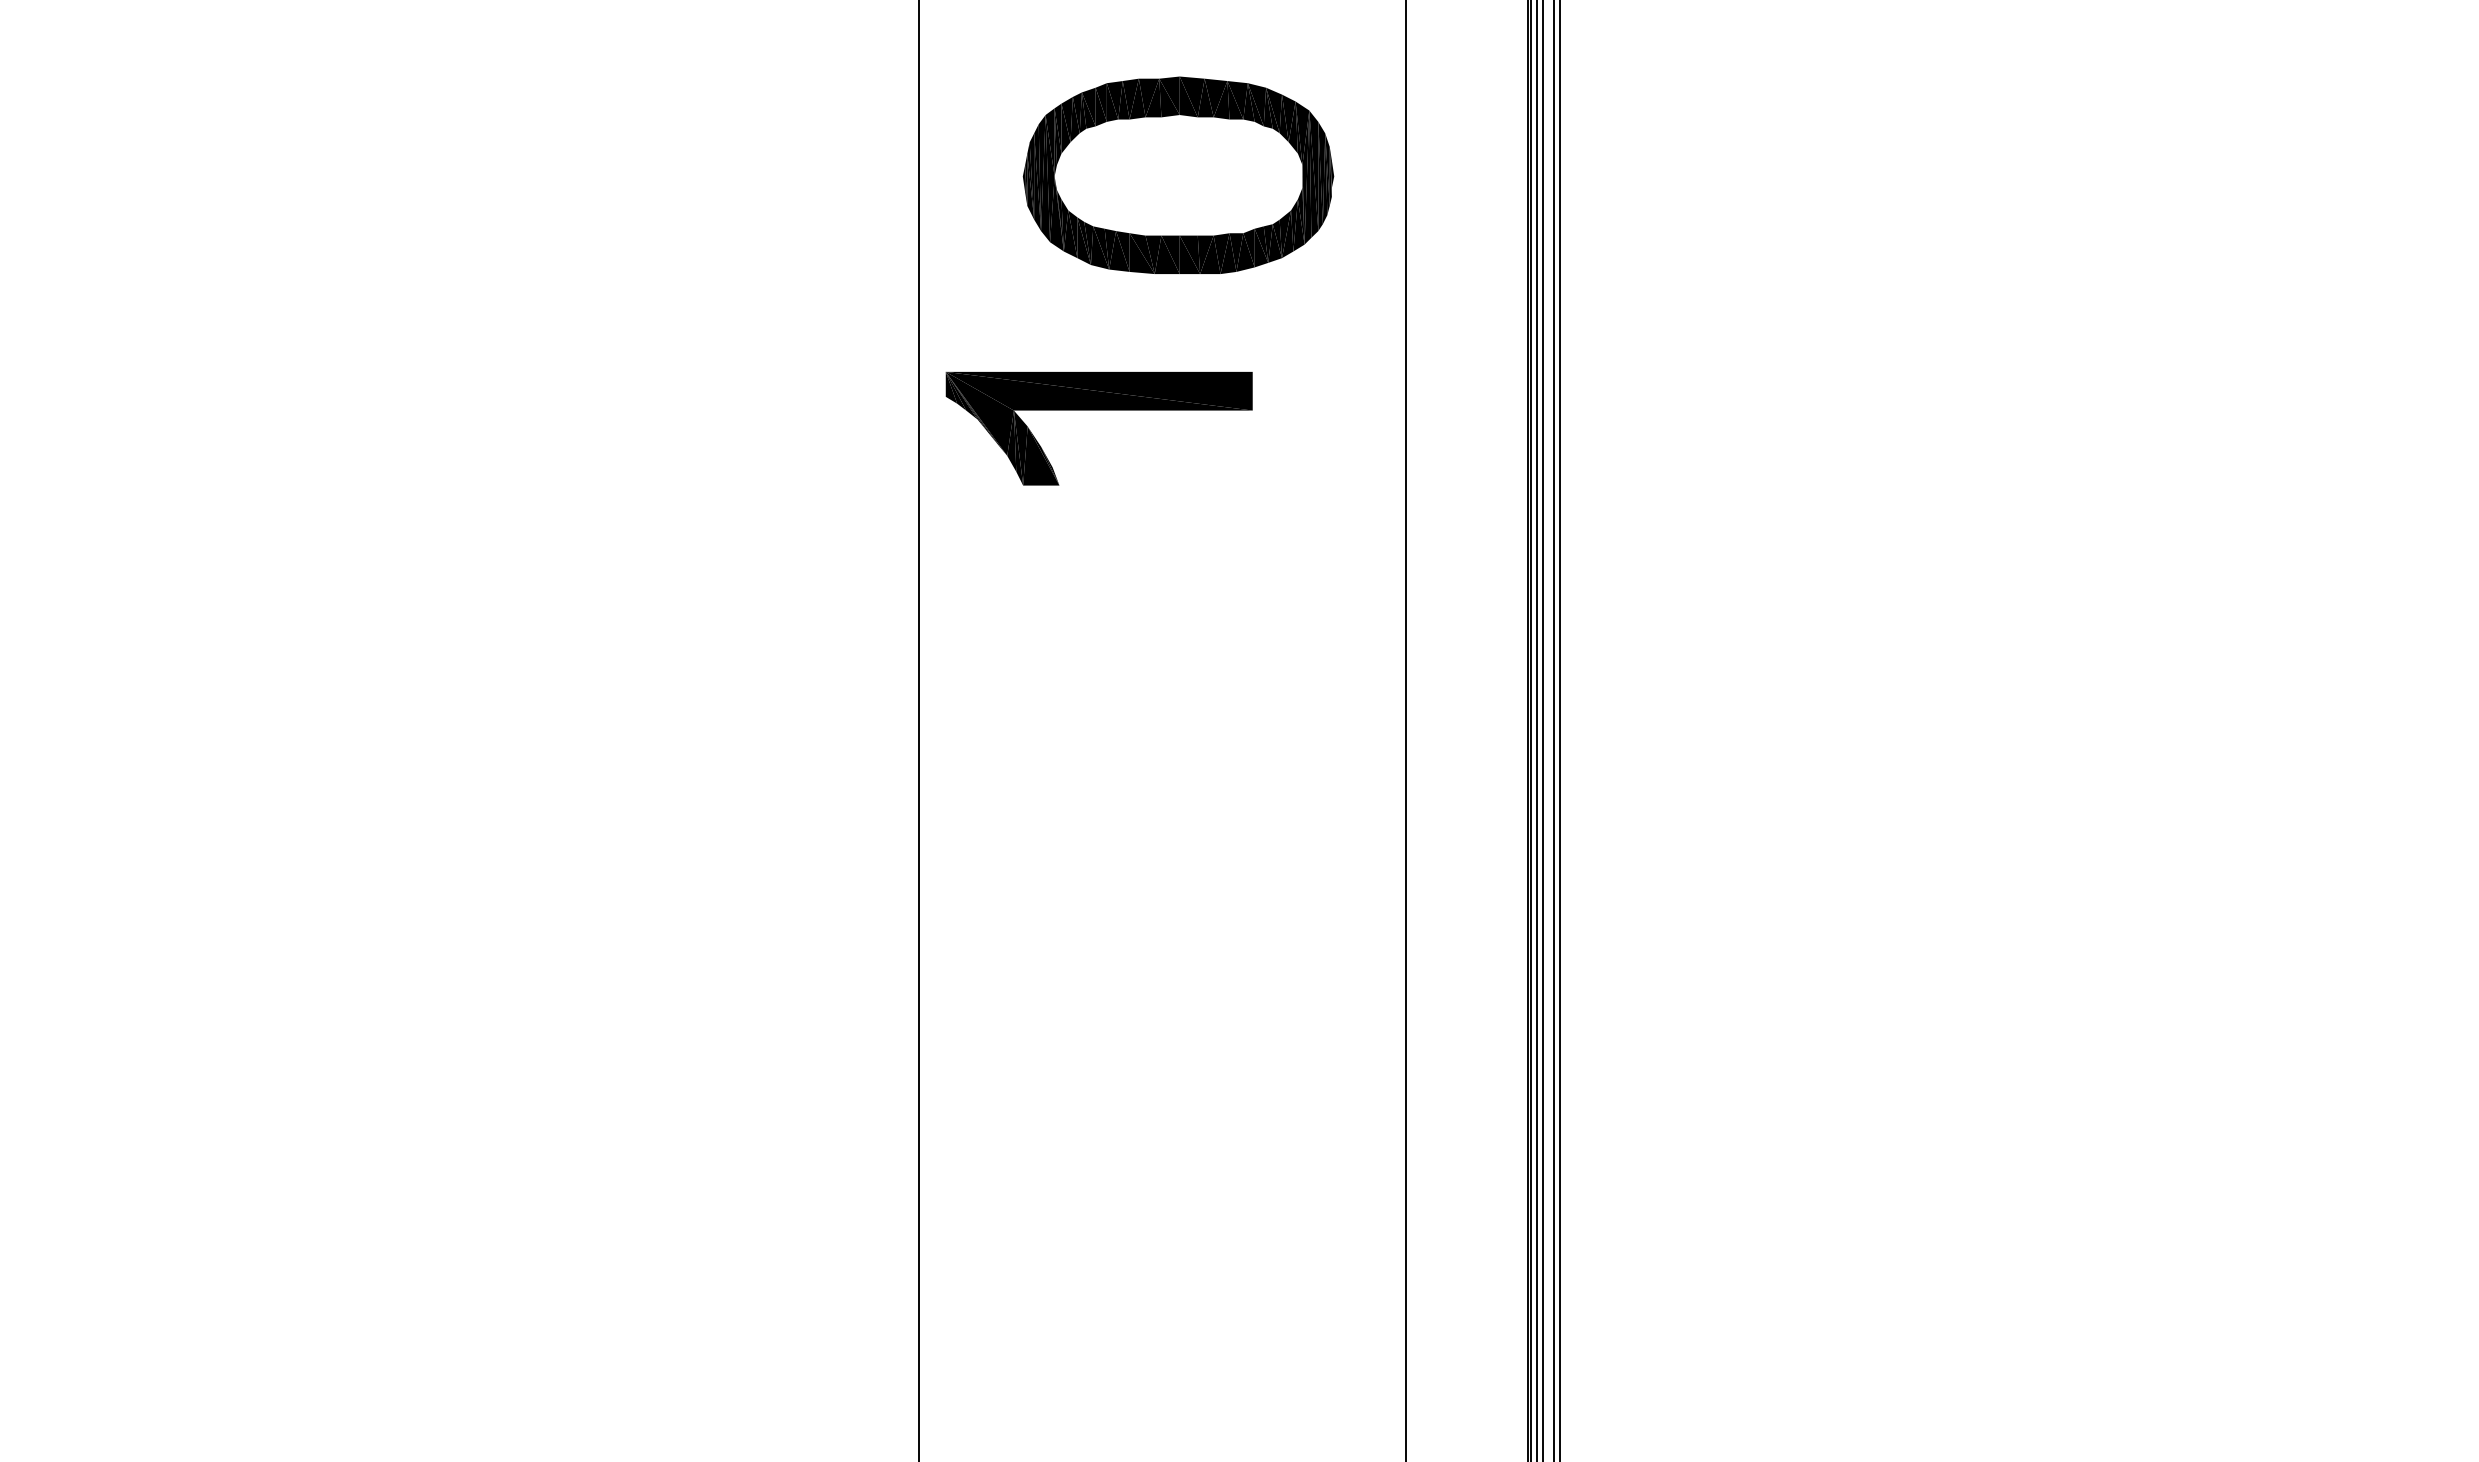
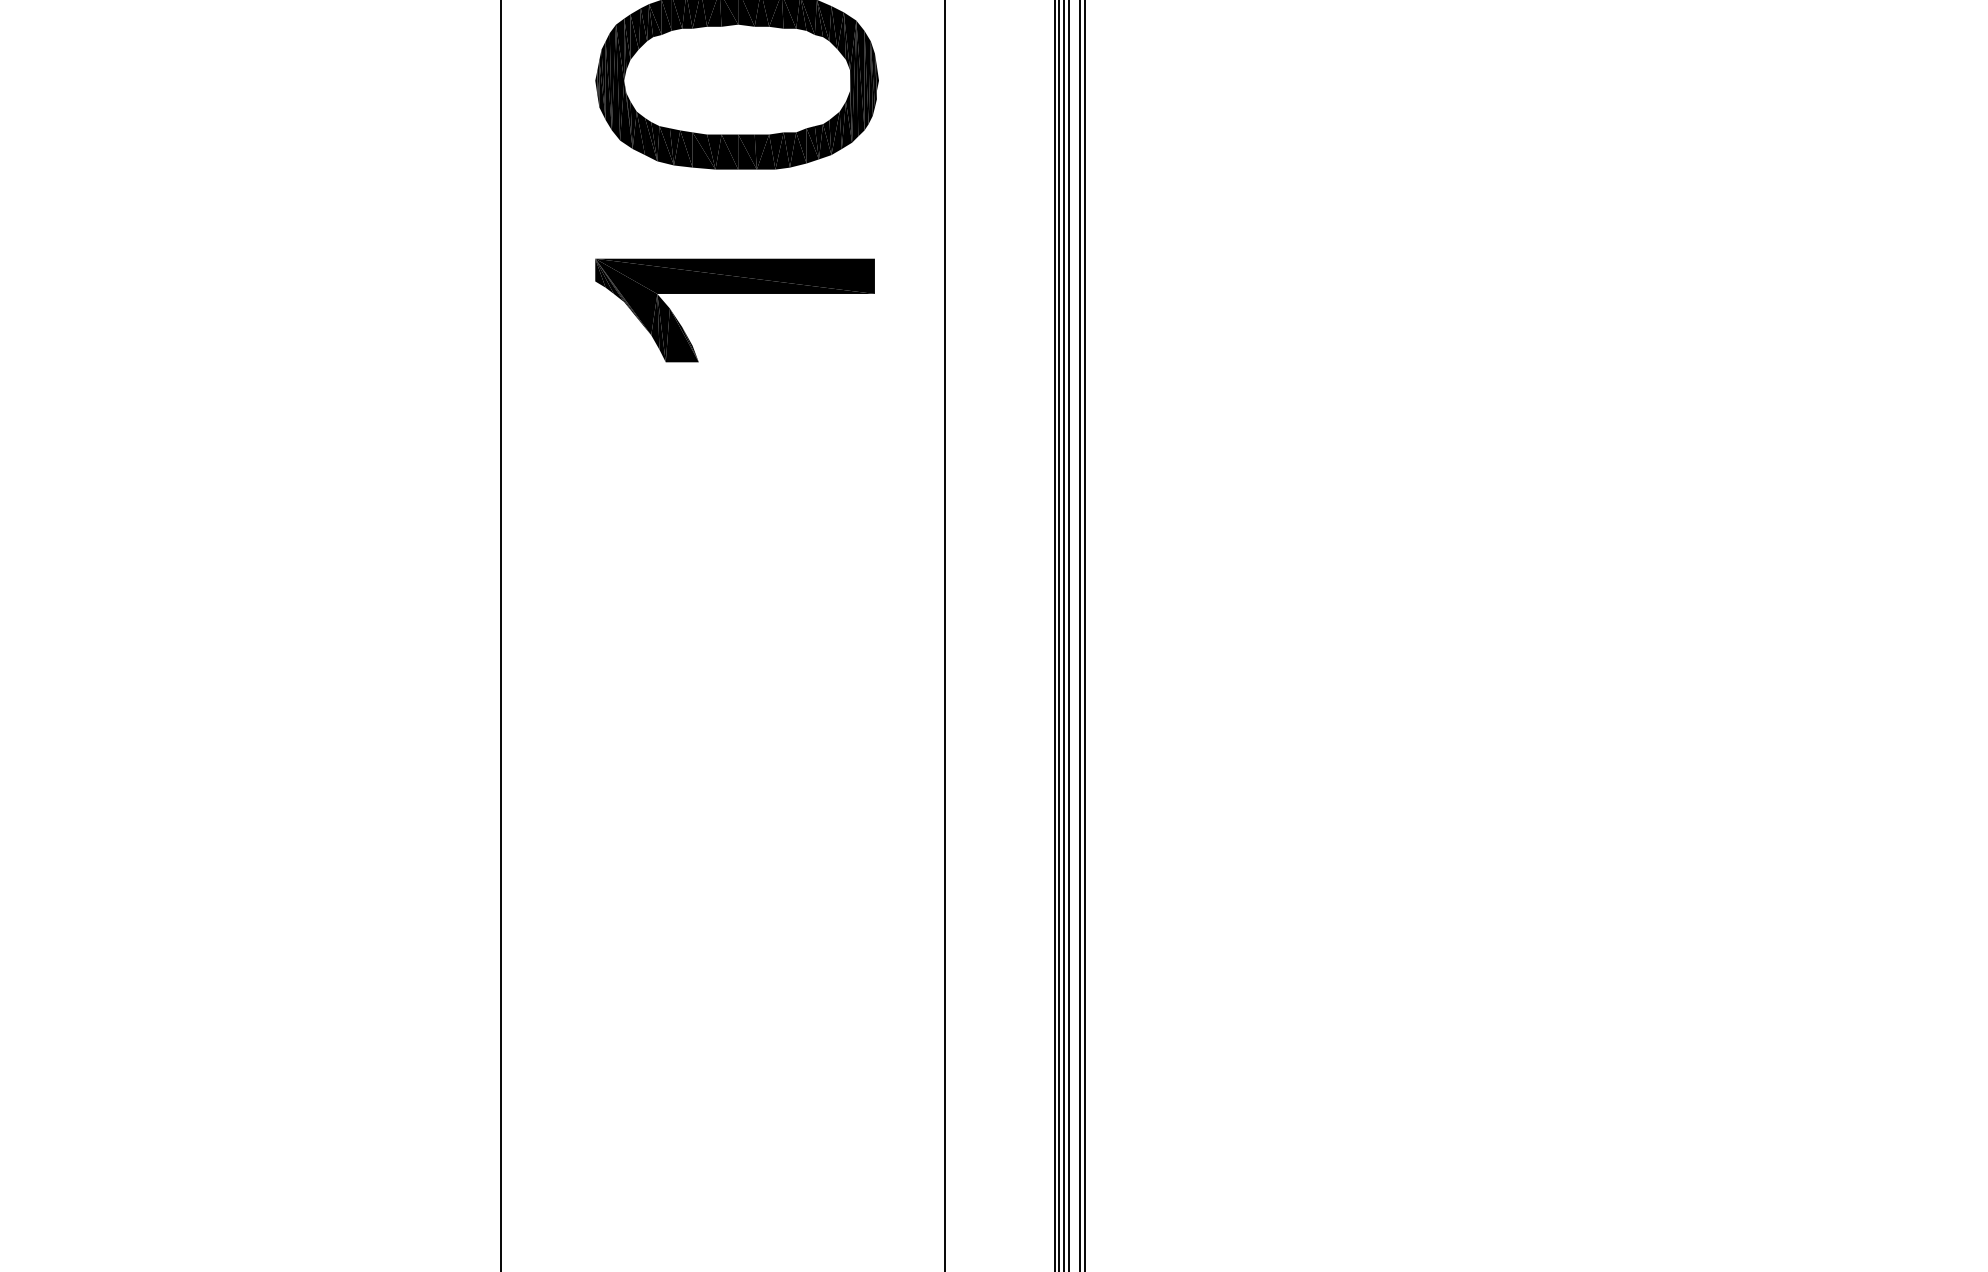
part: (1098, 410) -> (734, 293), moved

